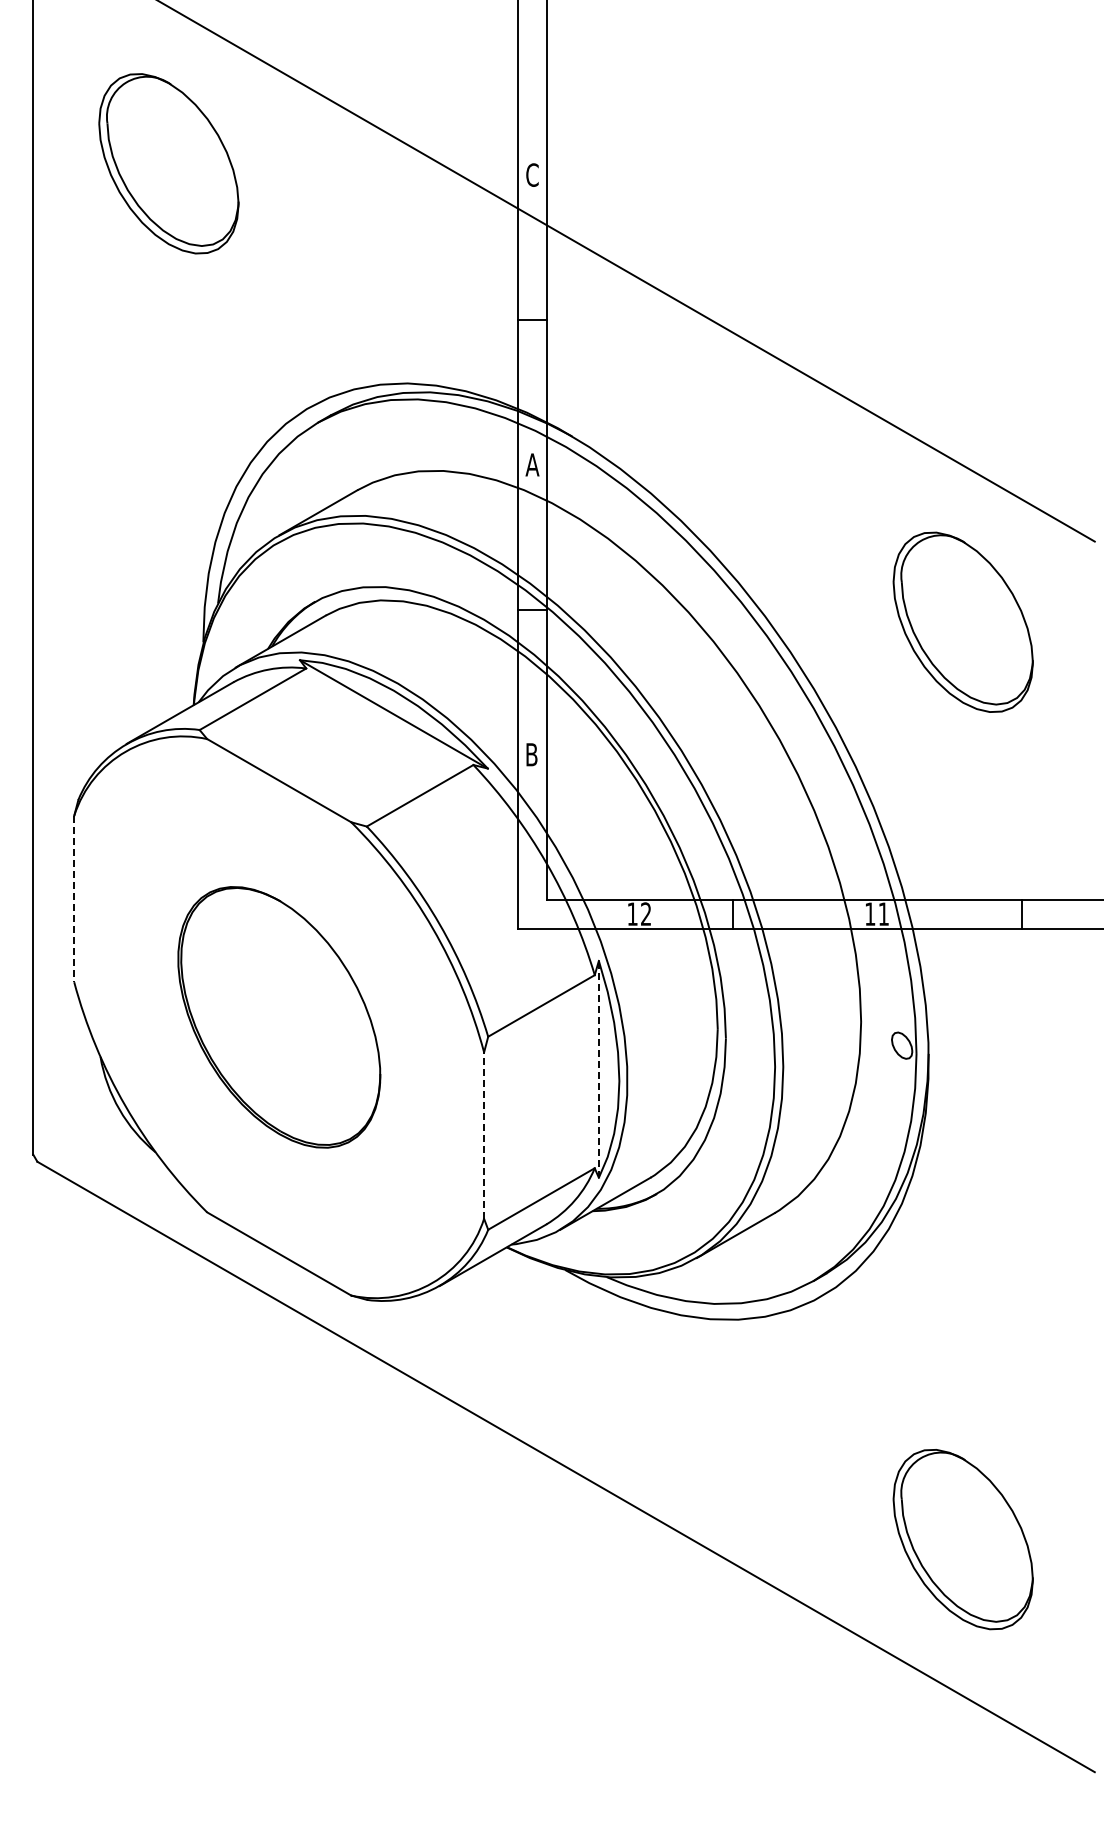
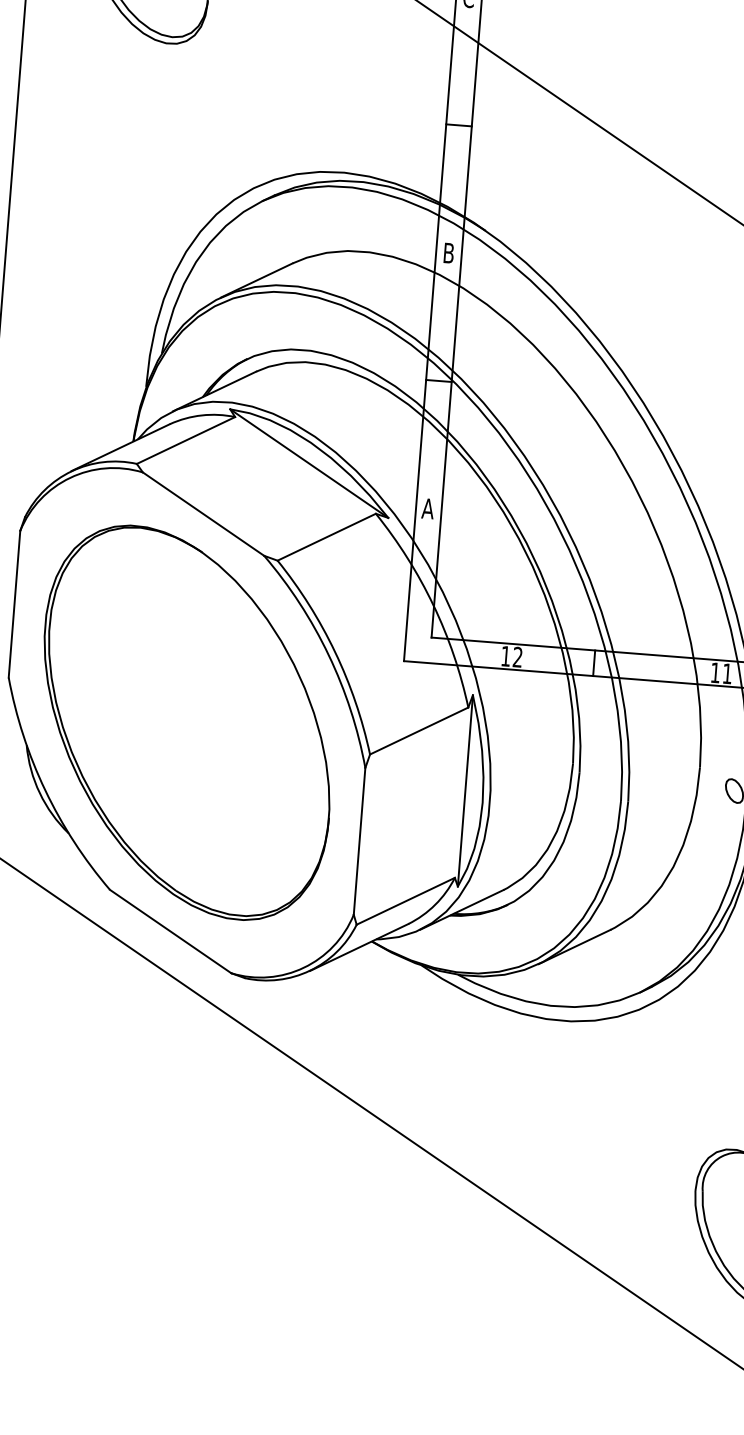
text: (532, 464) -> (448, 252), A -> B
text: (531, 754) -> (427, 508), B -> A
line: (74, 899) -> (14, 604), dashed -> solid
part: (279, 1017) -> (187, 723), size x1.67
line: (598, 1068) -> (465, 790), dashed -> solid
line: (484, 1135) -> (359, 841), dashed -> solid

